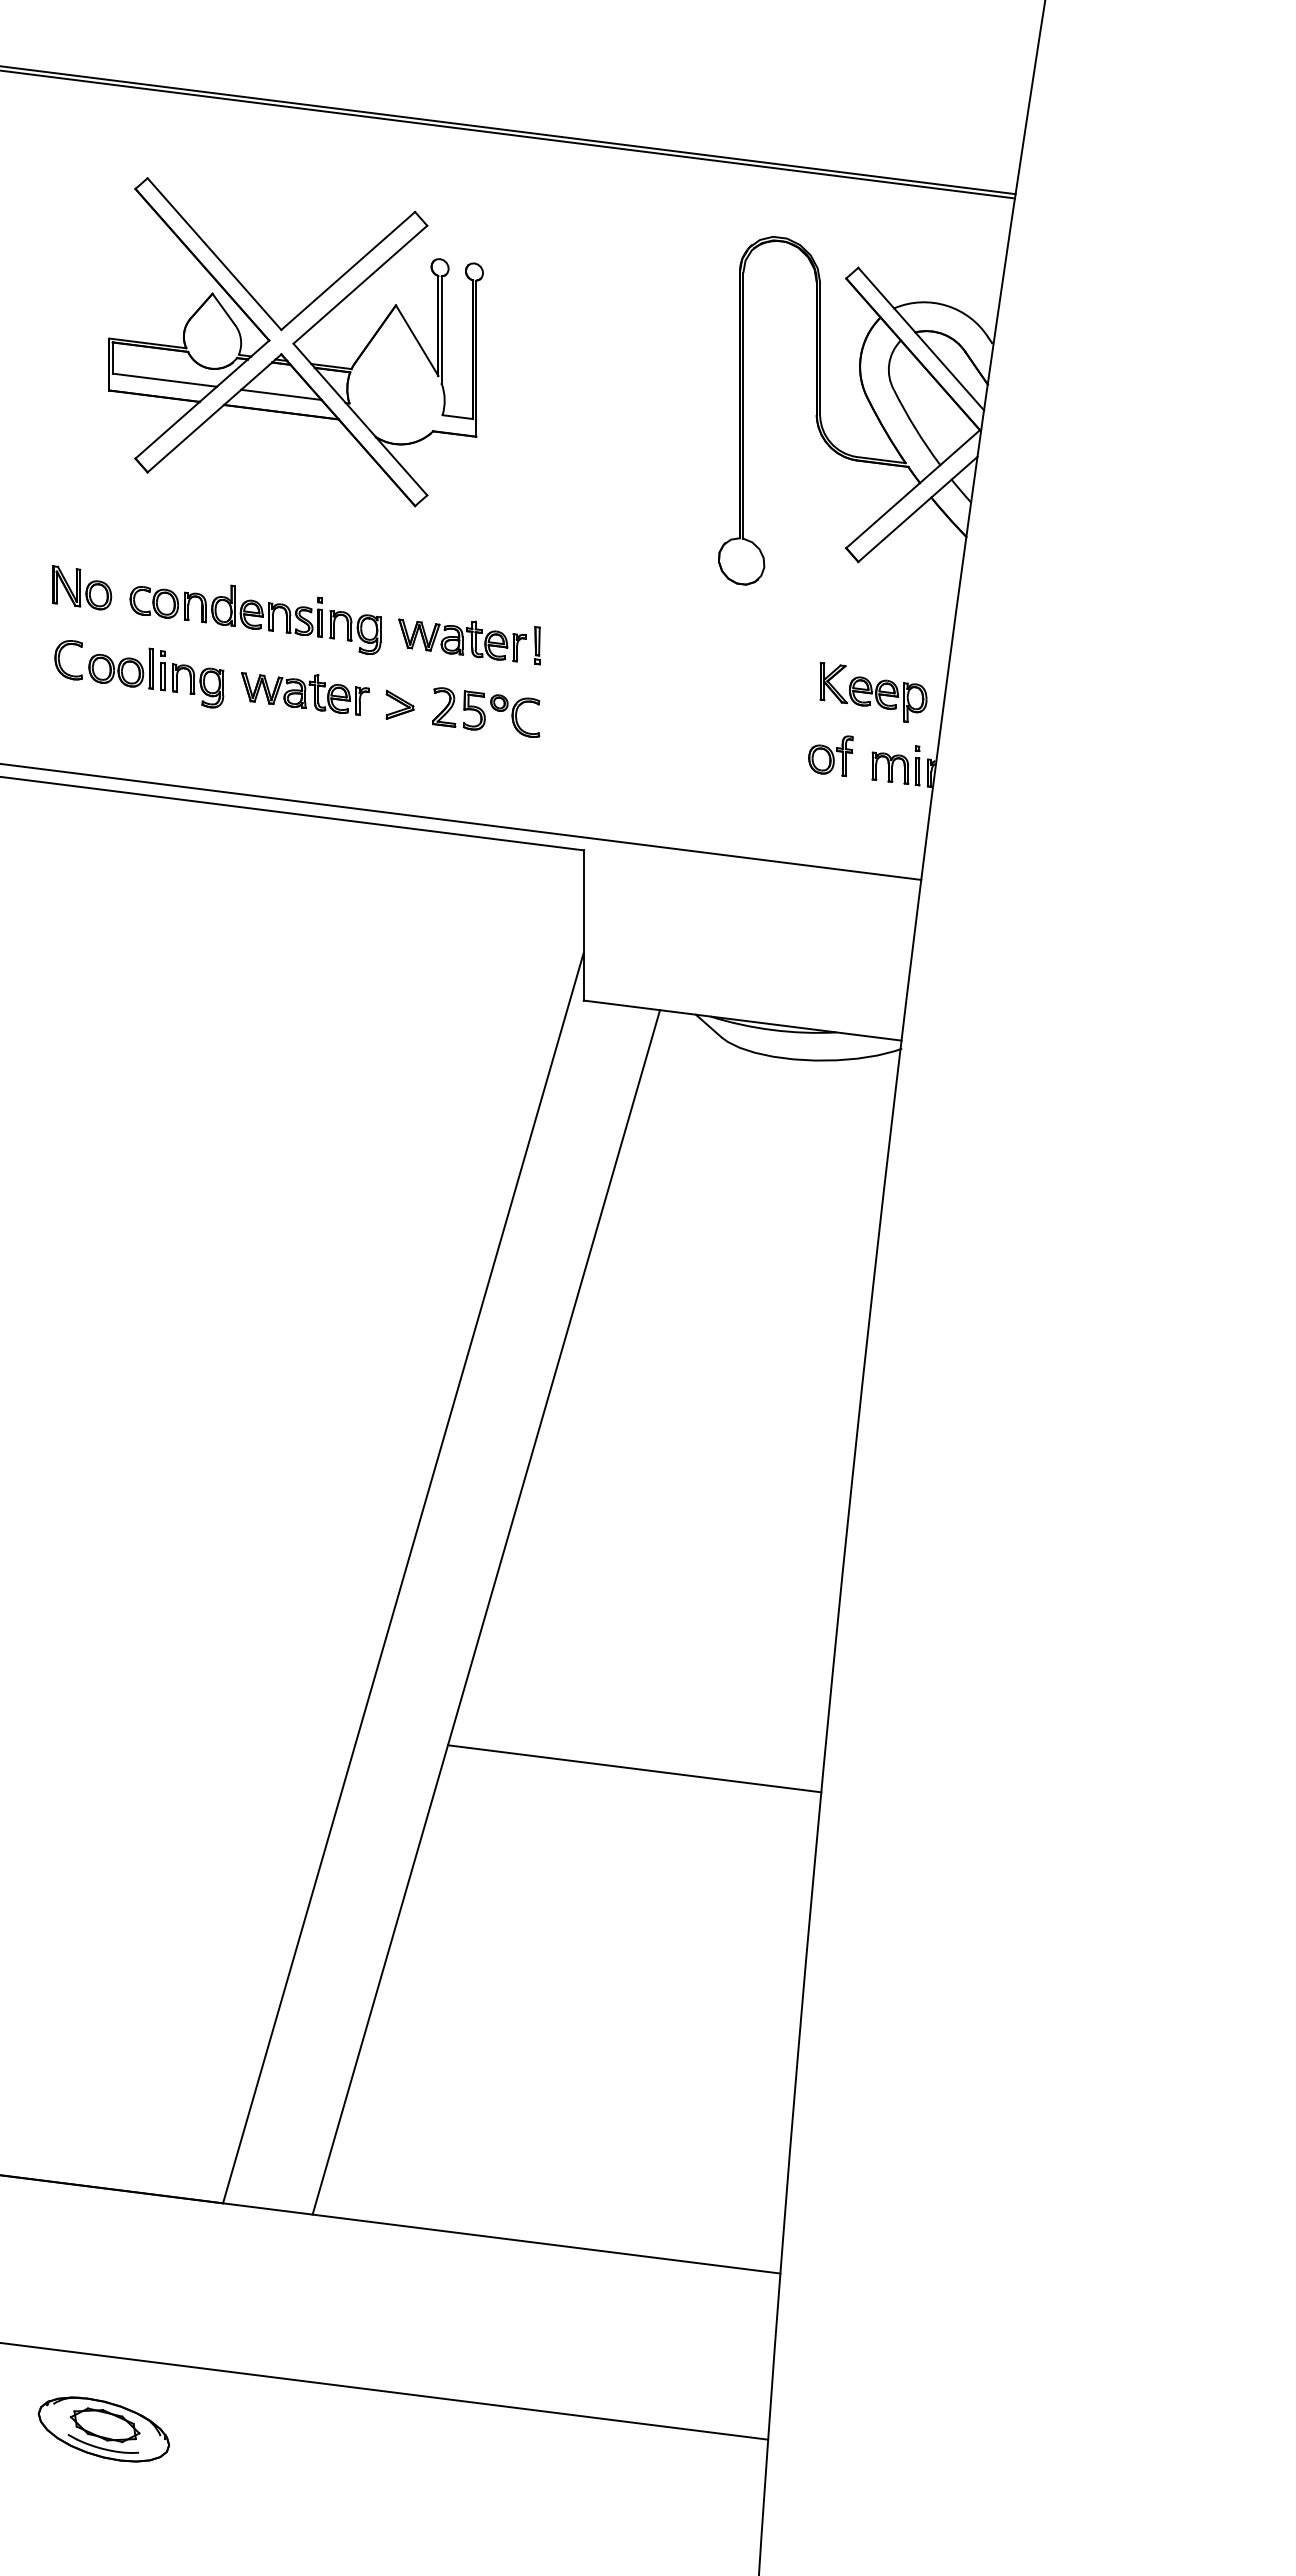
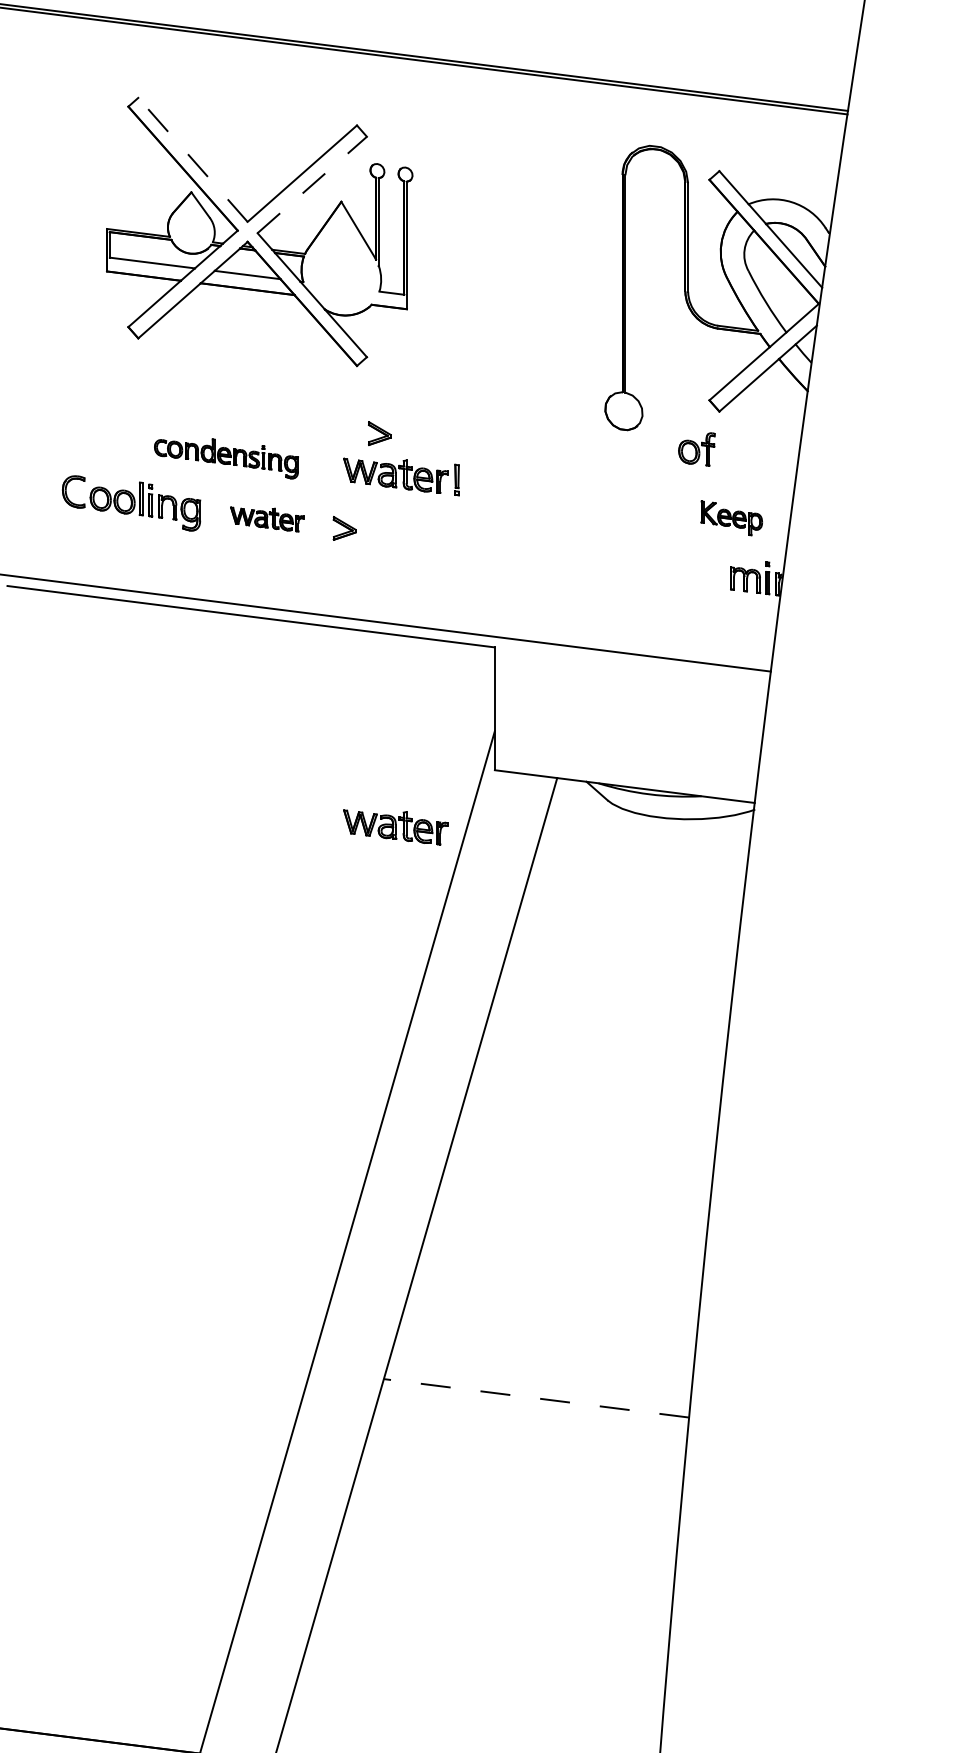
line: (214, 253) -> (192, 159), solid -> dashed
line: (360, 284) -> (312, 184), solid -> dashed
part: (82, 587) -> (85, 432), removed
part: (442, 588) -> (379, 433), added
part: (255, 619) -> (226, 458), size x0.7
part: (873, 692) -> (731, 518), size x0.7
part: (305, 693) -> (267, 519), size x0.7
part: (486, 712) -> (415, 534), removed
part: (830, 756) -> (696, 449), moved
part: (462, 1070) -> (395, 827), added
line: (634, 1768) -> (536, 1398), solid -> dashed

